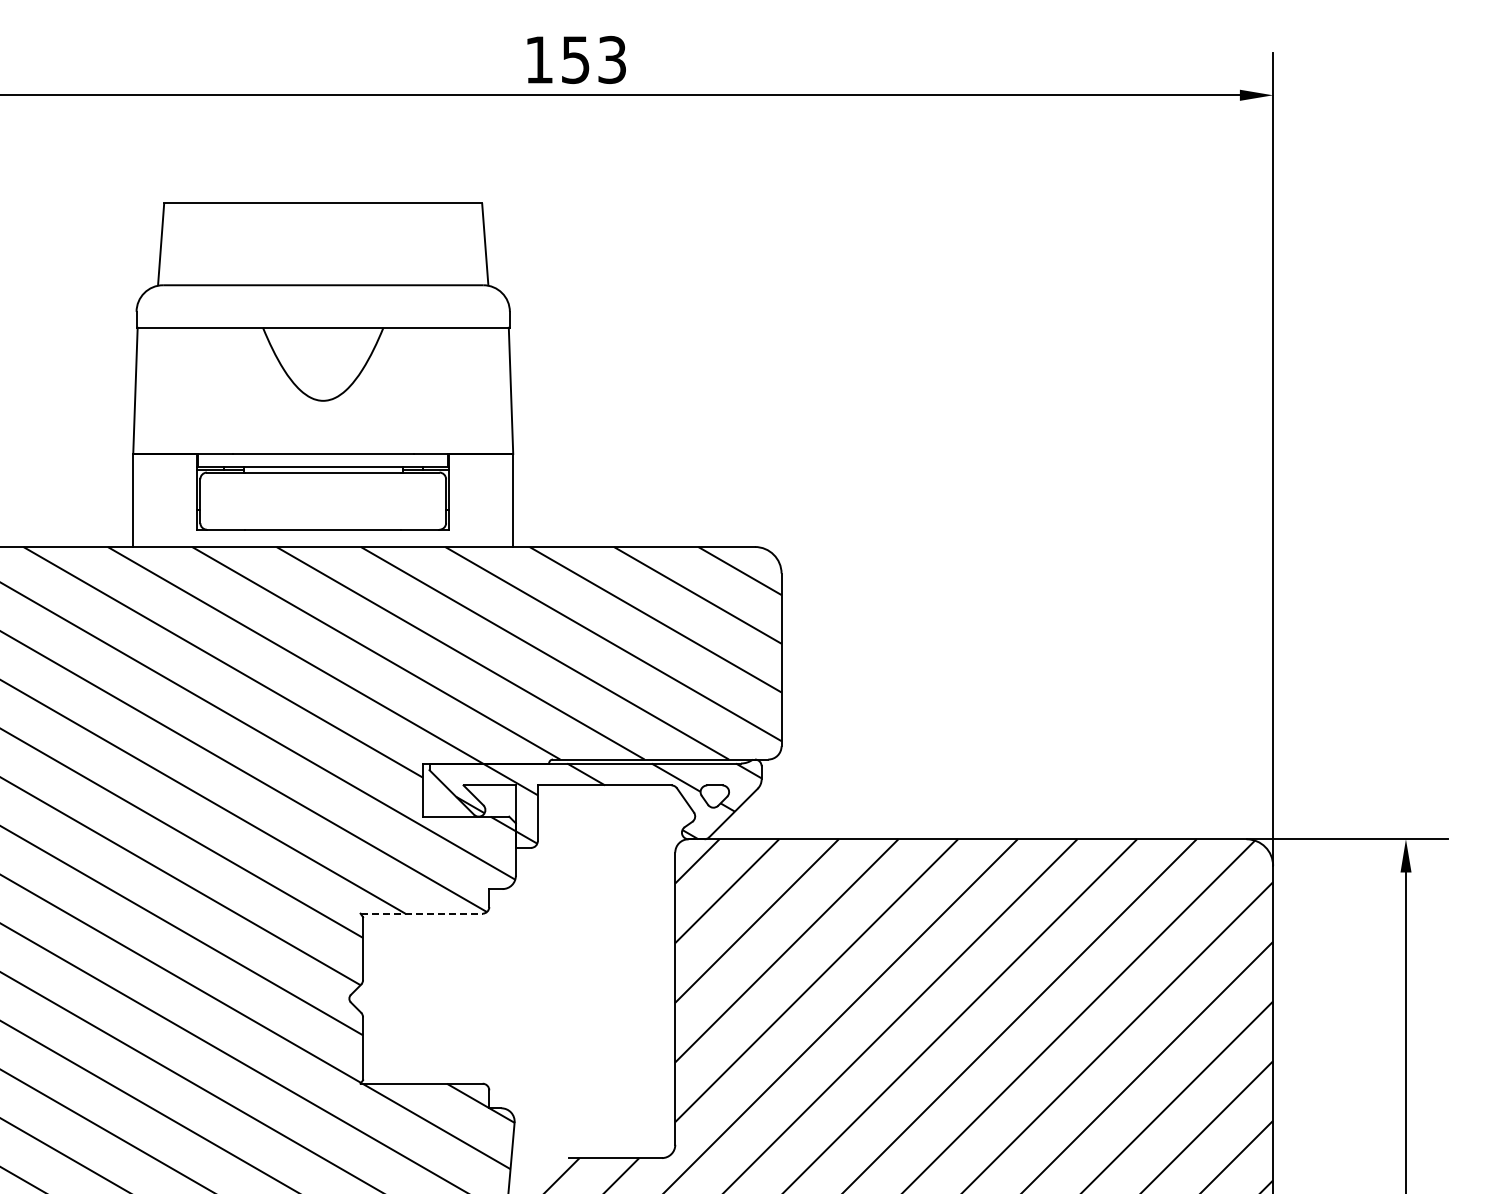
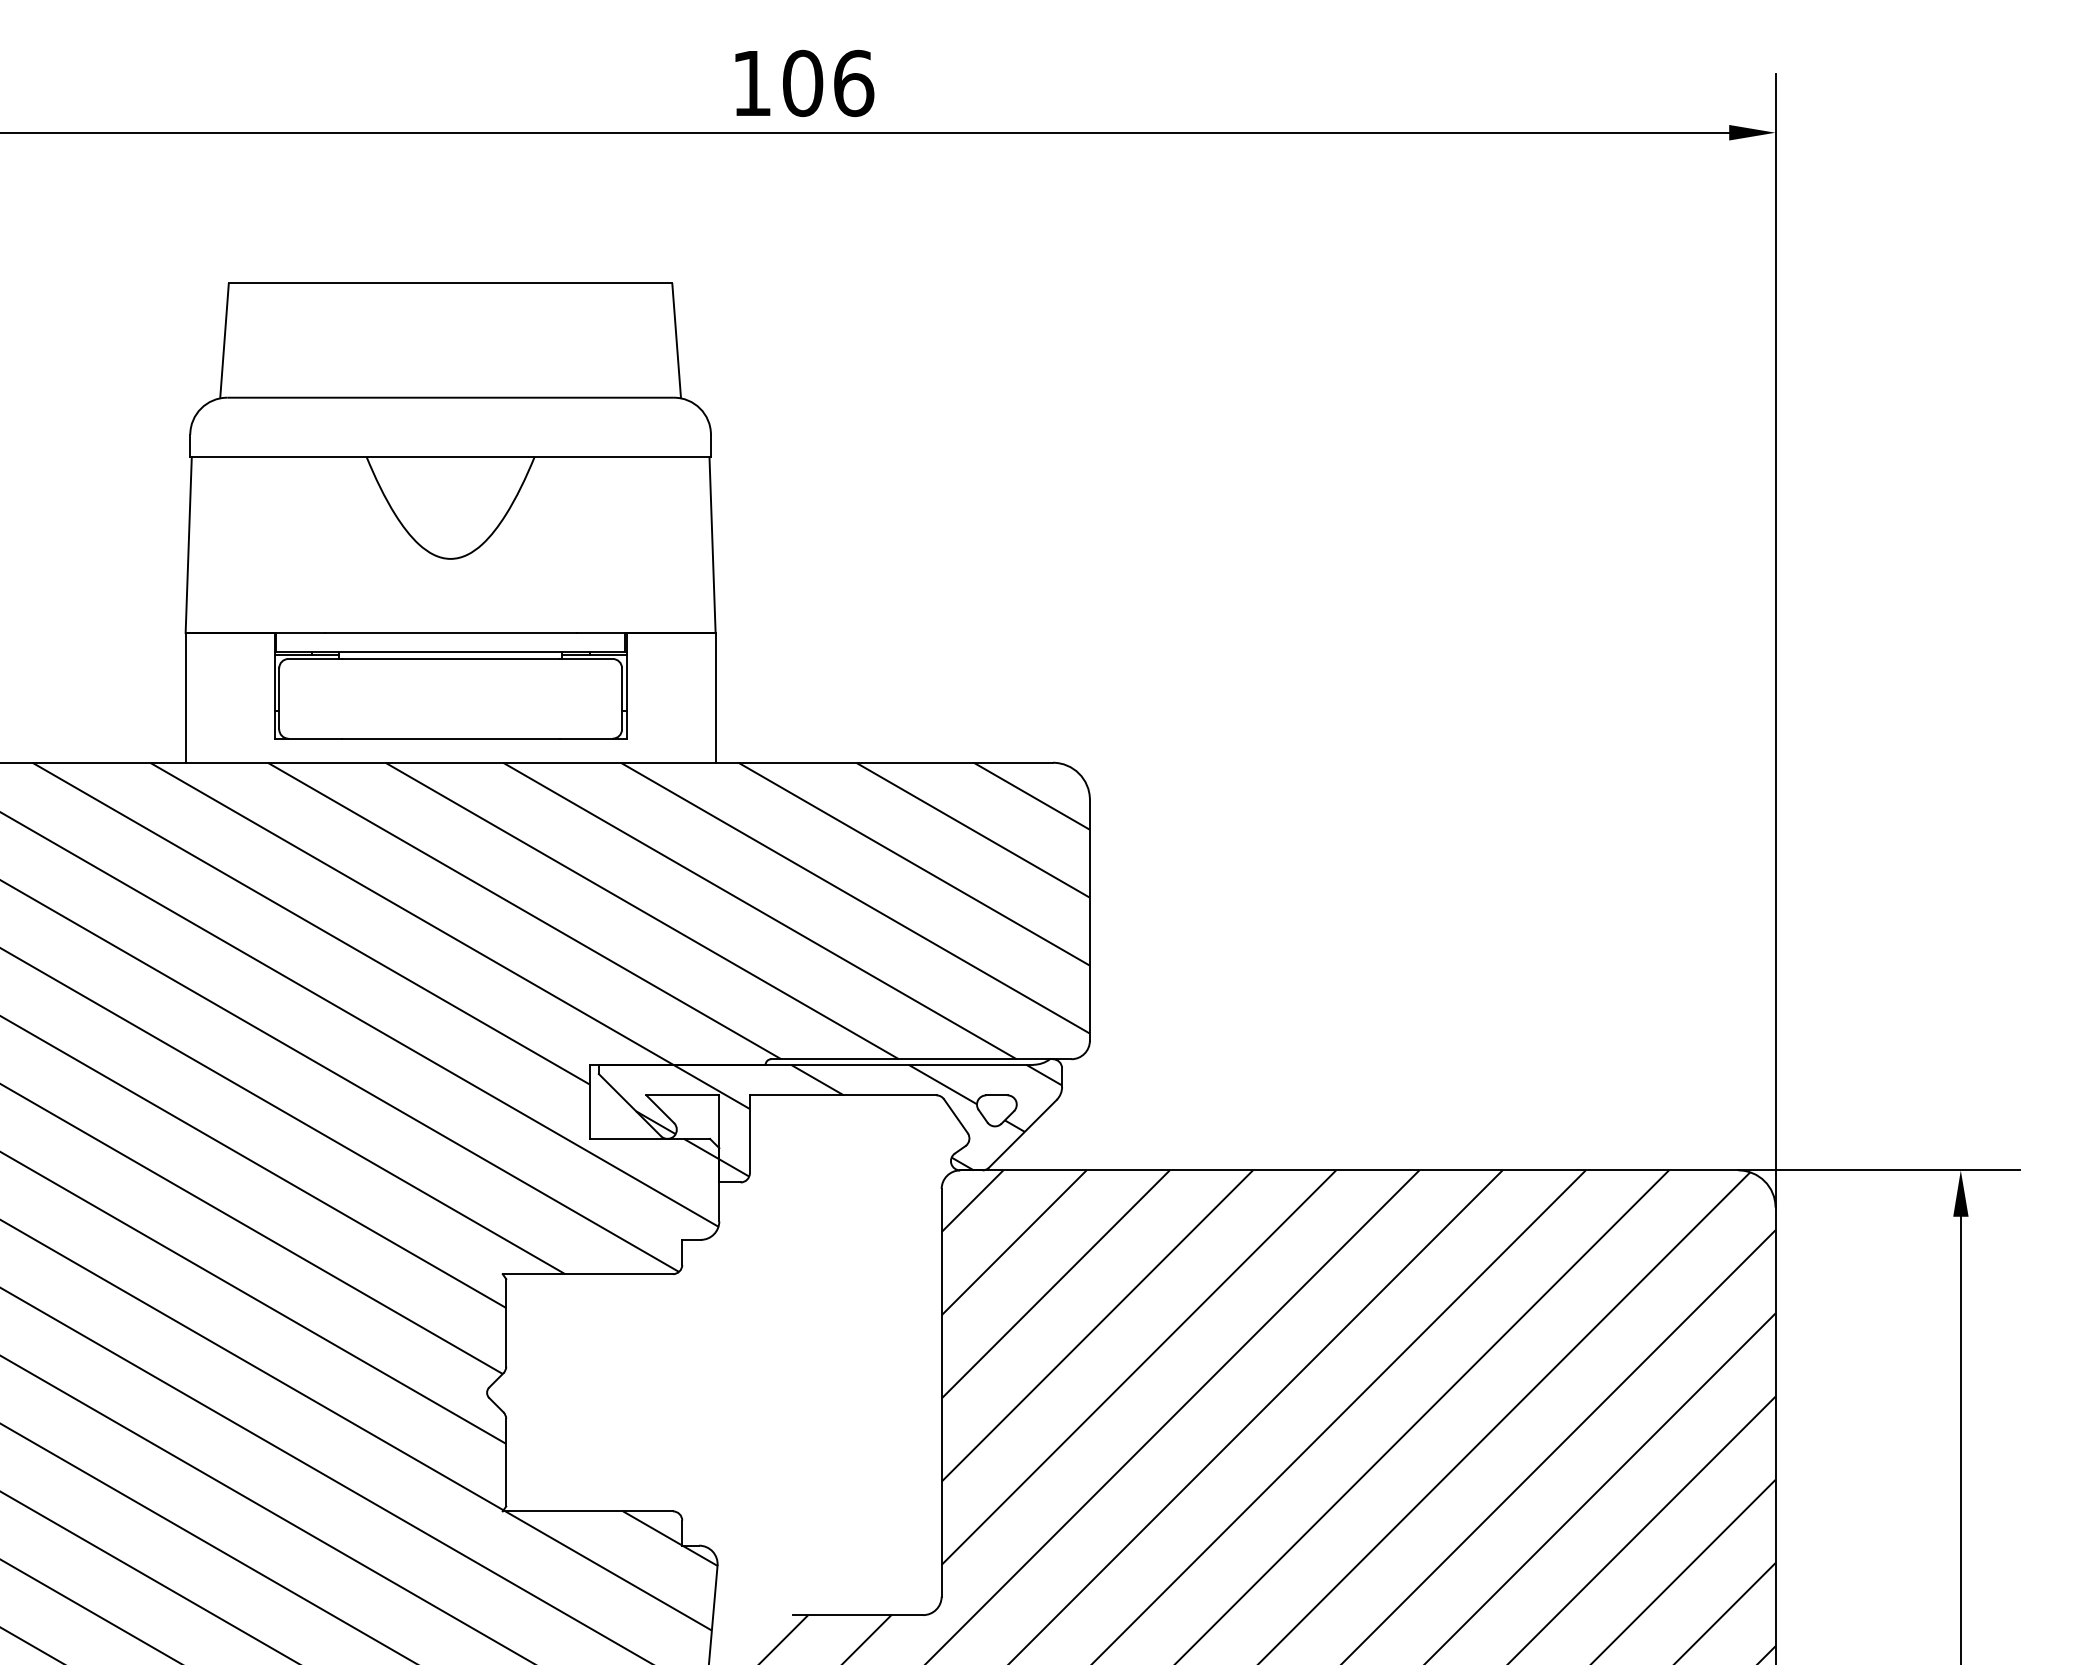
text: (593, 59) -> (827, 82), 153 -> 106
line: (422, 913) -> (589, 1273), dashed -> solid

